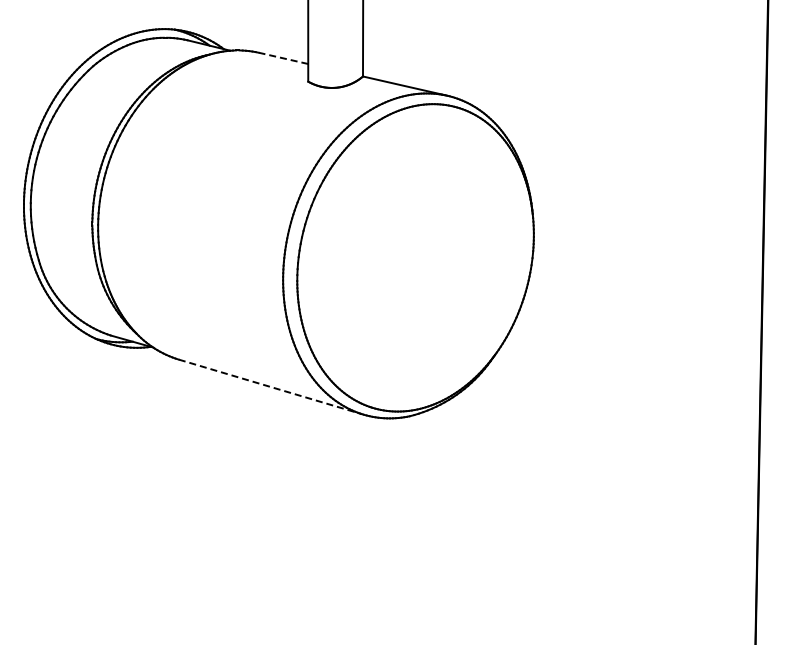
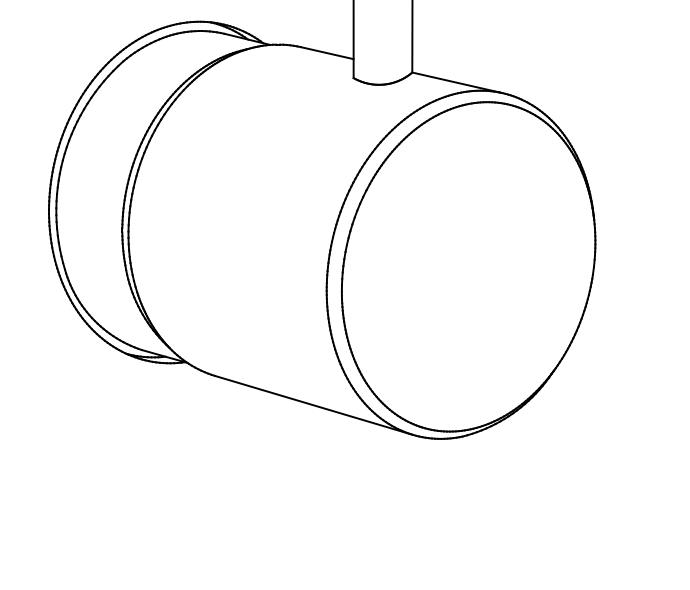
line: (283, 58) -> (327, 53), dashed -> solid
line: (270, 386) -> (313, 404), dashed -> solid

